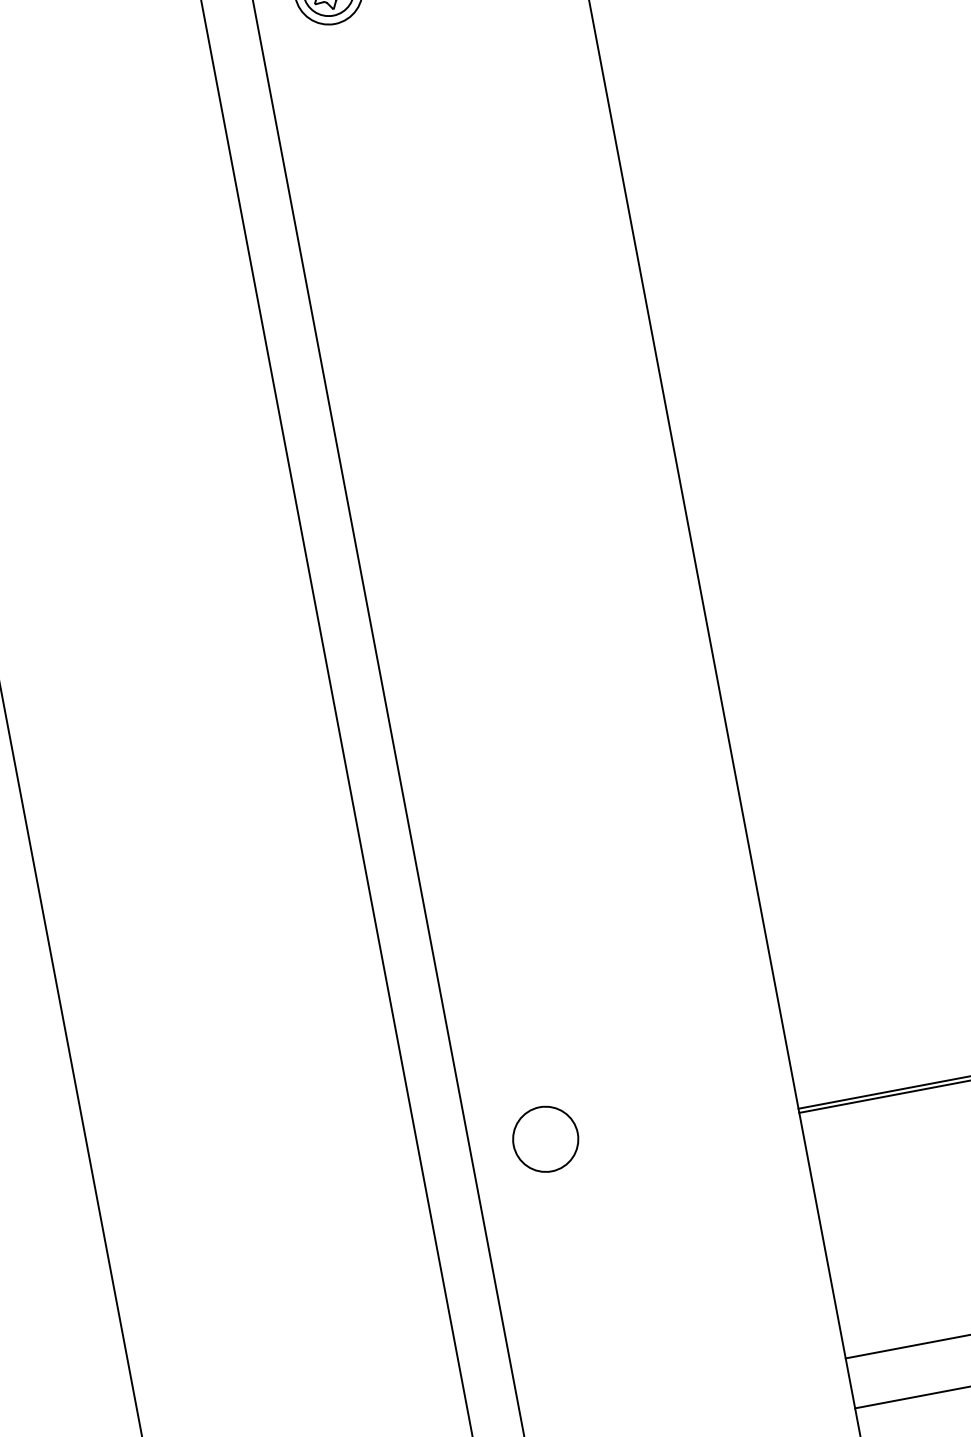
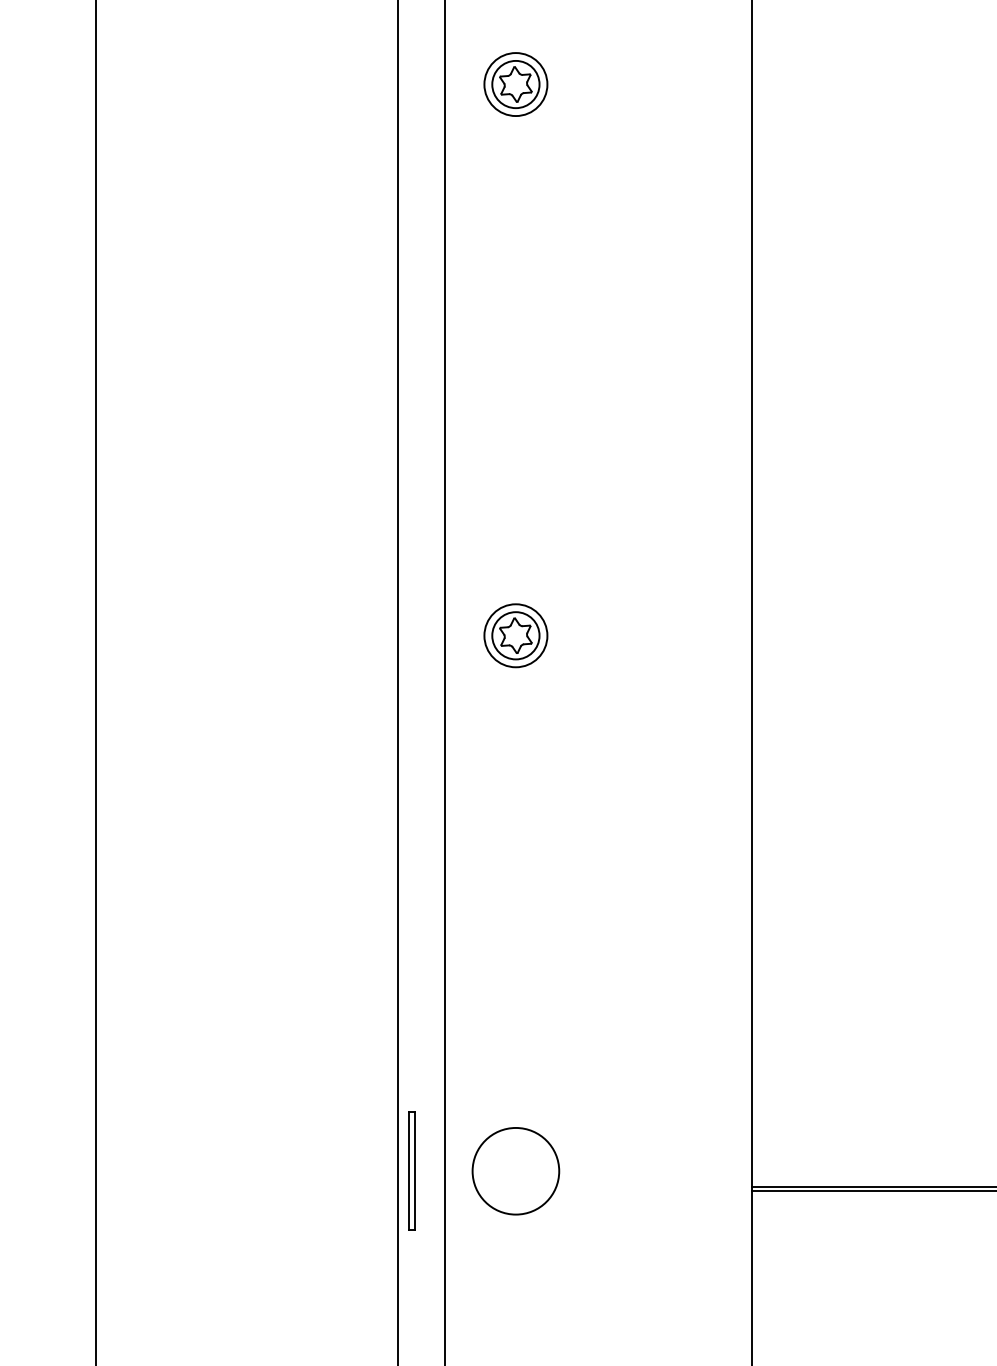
part: (438, 573) -> (515, 635), added
circle: (545, 1139) -> (515, 1171), size x1.43
part: (435, 1159) -> (411, 1170), added

